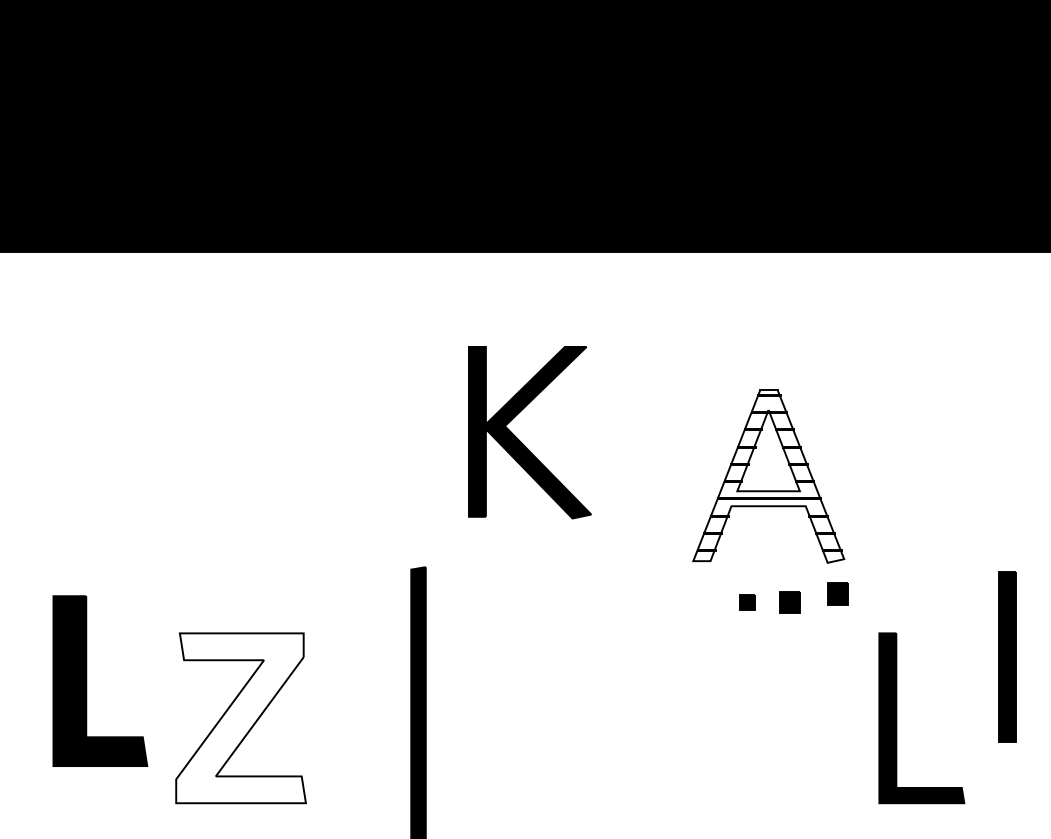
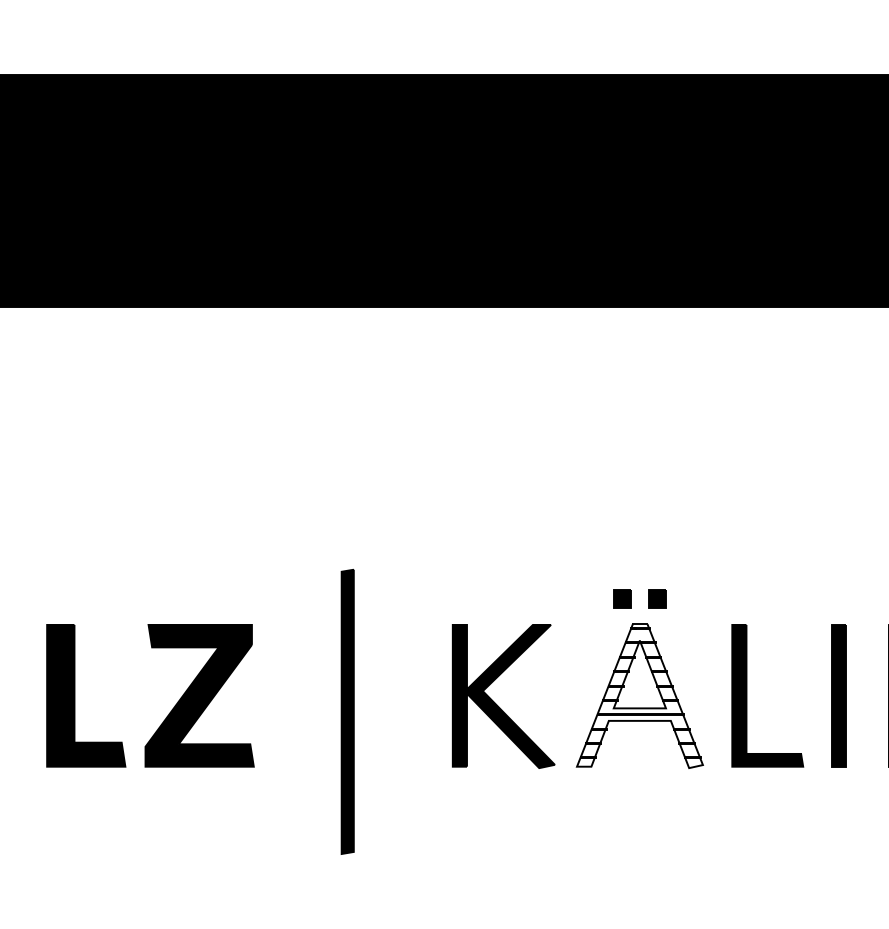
part: (521, 441) -> (496, 703), moved
part: (768, 475) -> (639, 695), moved
part: (837, 593) -> (697, 591), removed
part: (747, 601) -> (622, 598), size x1.43
part: (1006, 656) -> (838, 695), moved
part: (87, 680) -> (75, 695), moved
fill: (240, 717) -> (199, 695), added

